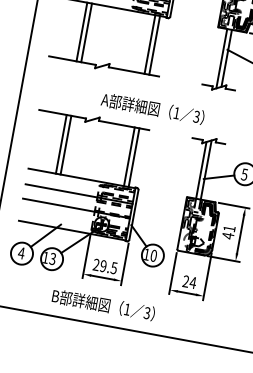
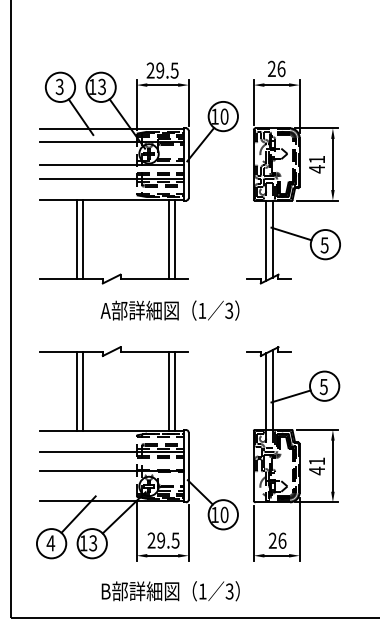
text: (152, 108) -> (169, 310), moved
text: (193, 282) -> (282, 540), 24 -> 26

